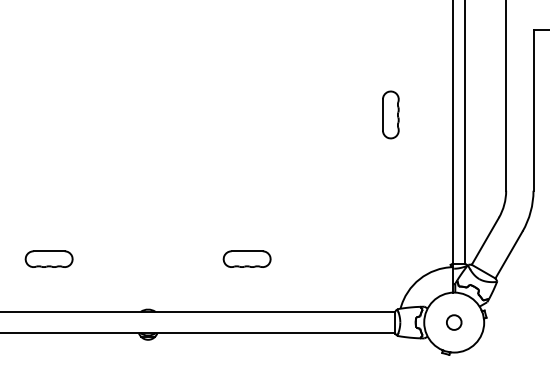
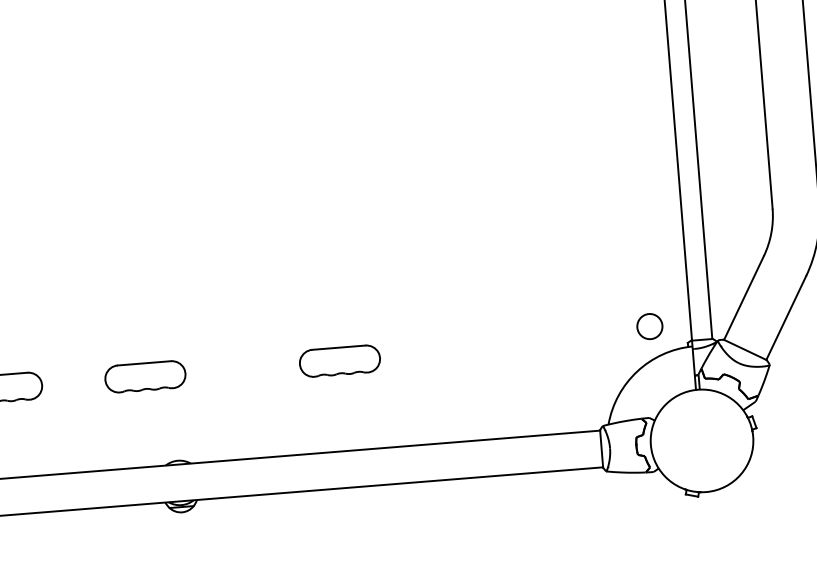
part: (390, 114) -> (564, 94), removed
part: (132, 258) -> (144, 375), added
circle: (454, 322) -> (650, 326), moved

